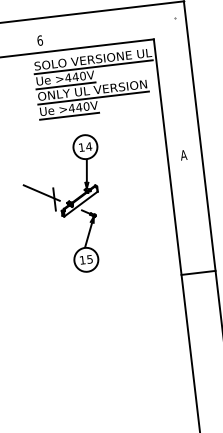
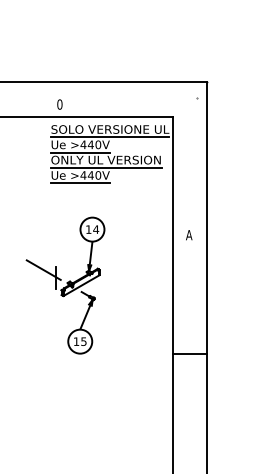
text: (39, 40) -> (59, 104), 6 -> 0
part: (65, 205) -> (65, 285), moved

